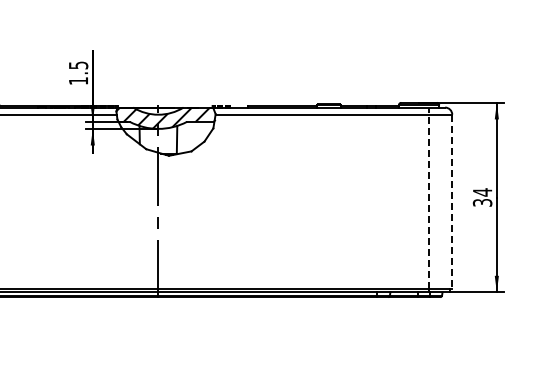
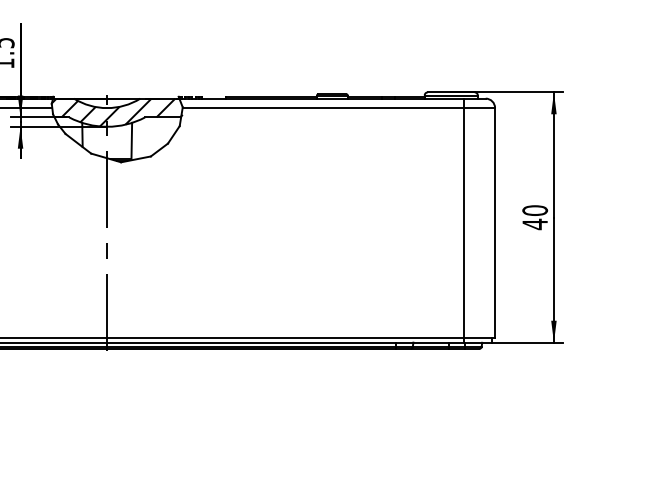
text: (482, 197) -> (535, 217), 34 -> 40
line: (428, 198) -> (463, 218), dashed -> solid
line: (452, 202) -> (495, 223), dashed -> solid

